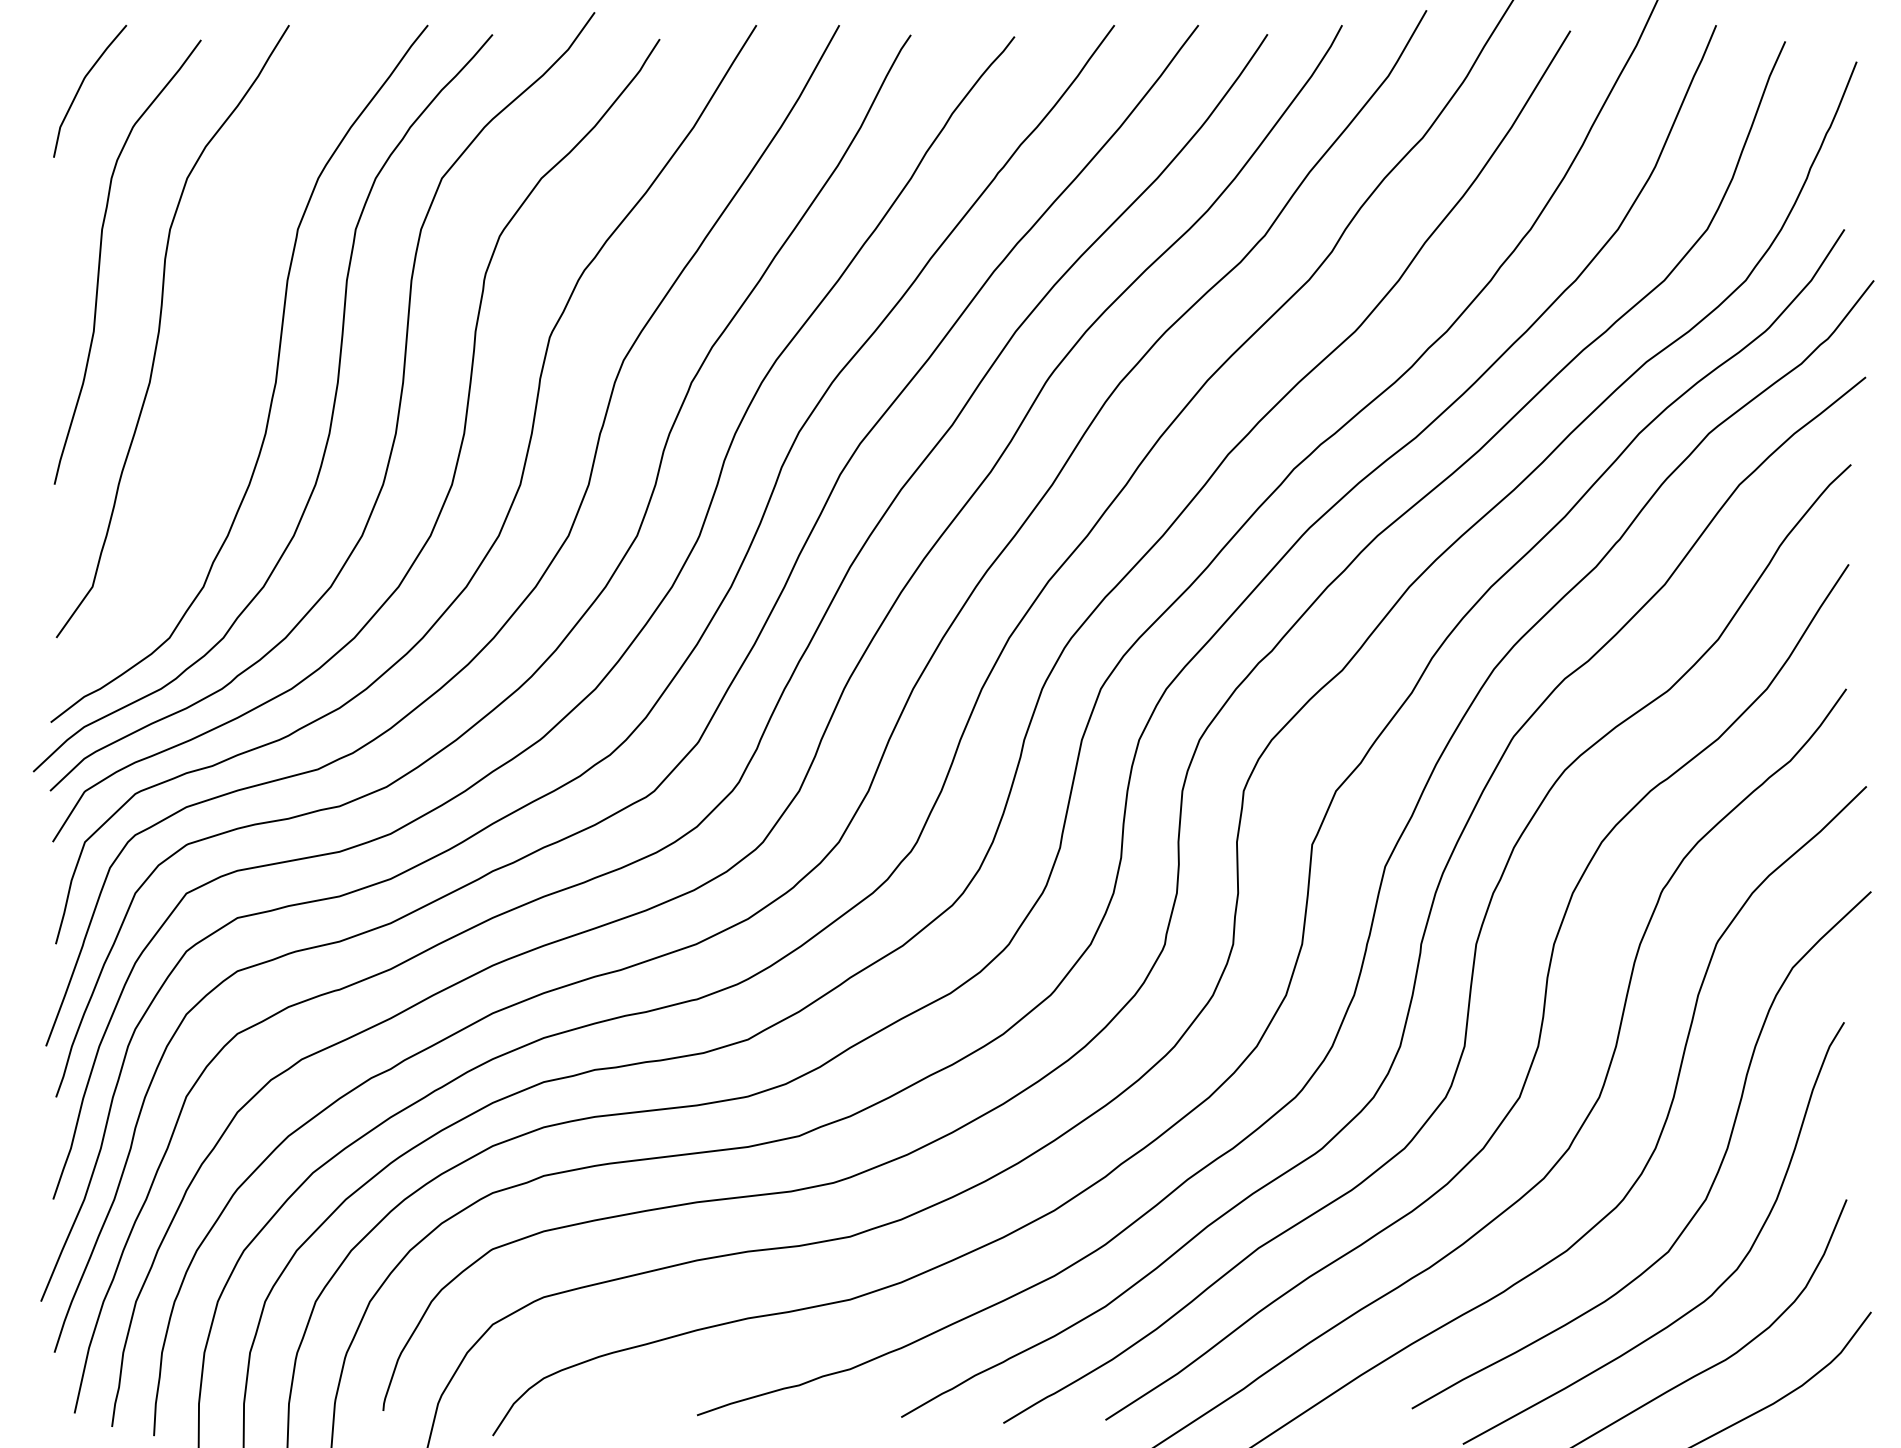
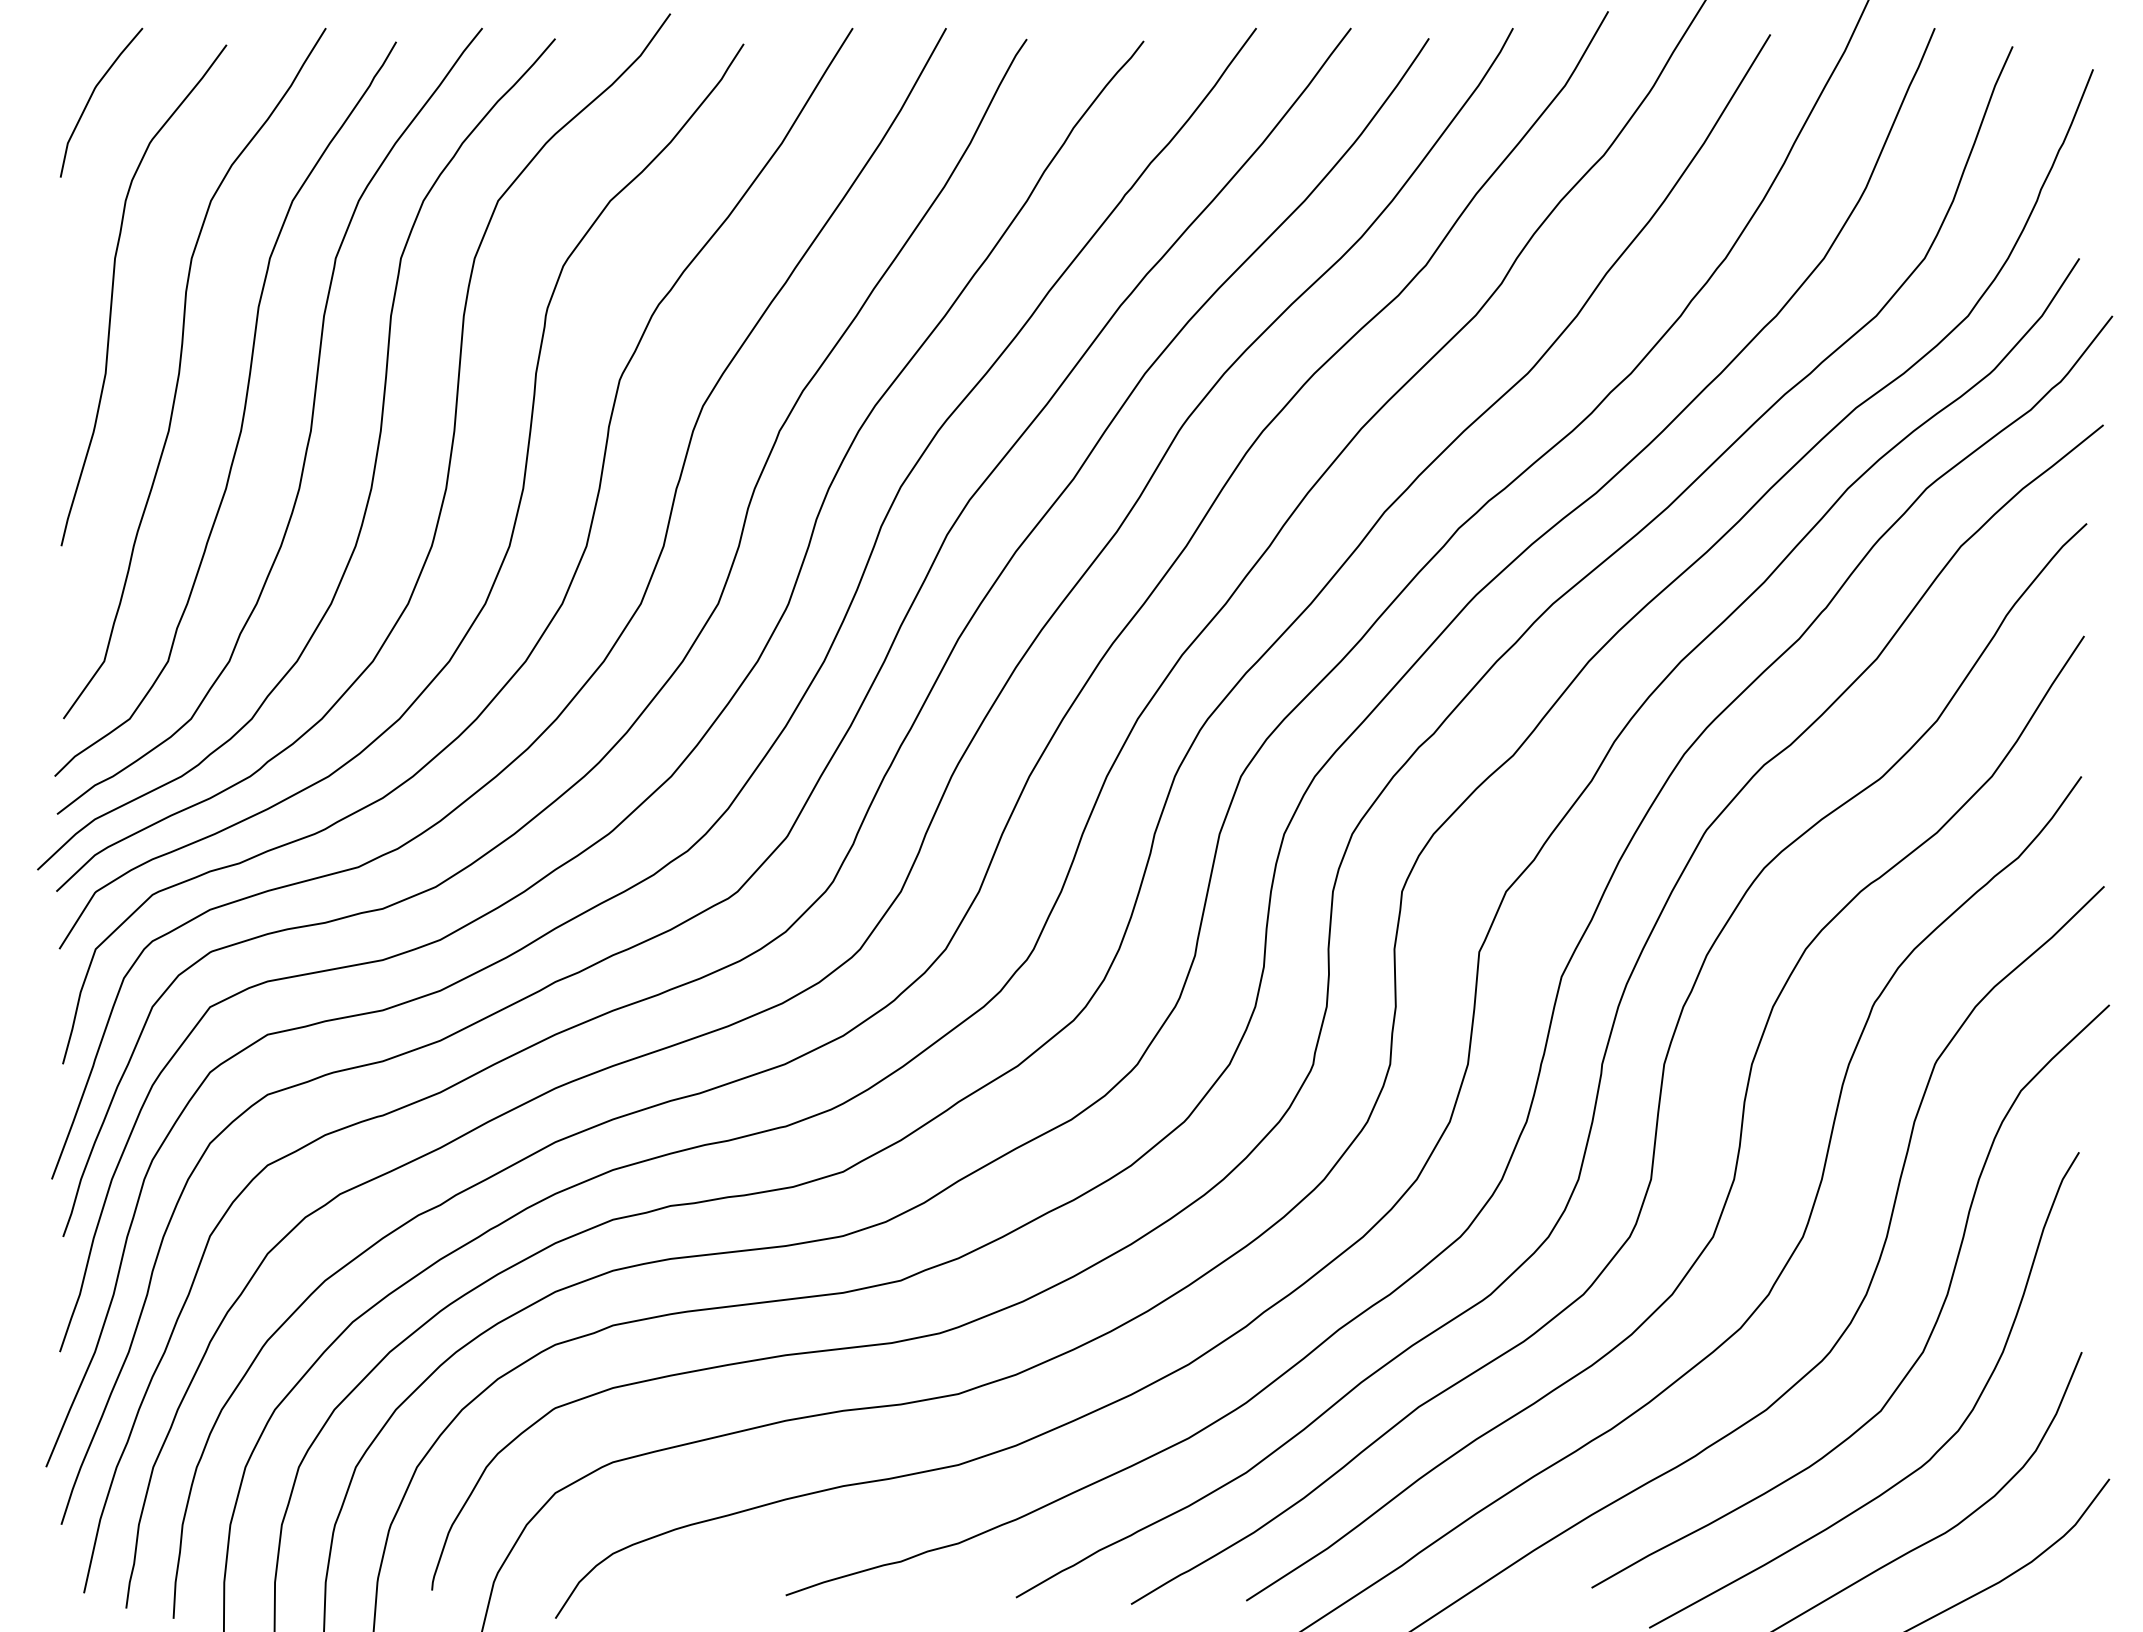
curve: (216, 363) -> (243, 409), added

